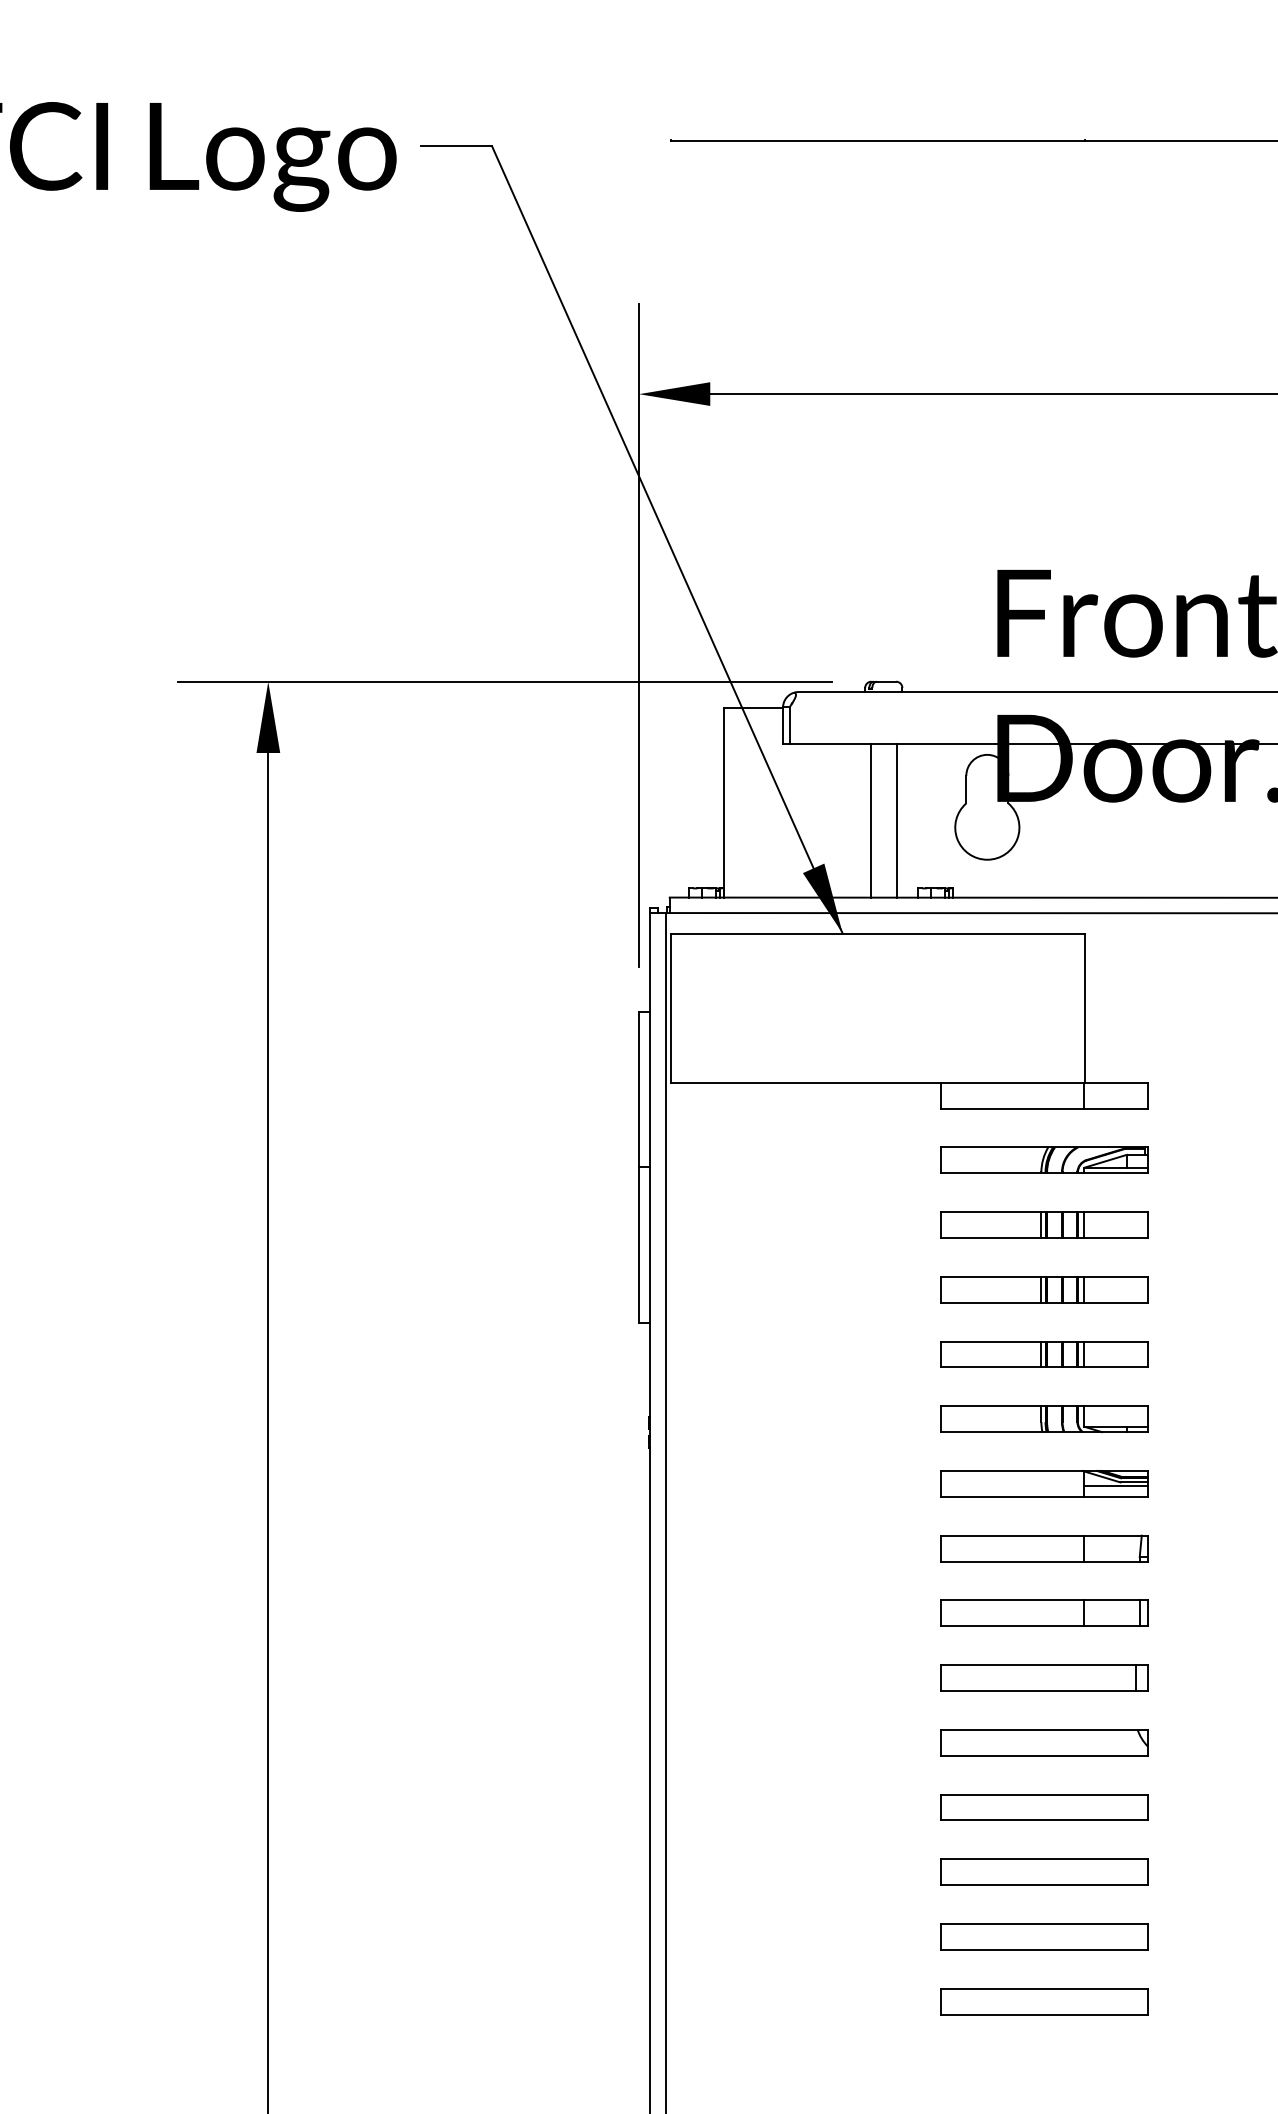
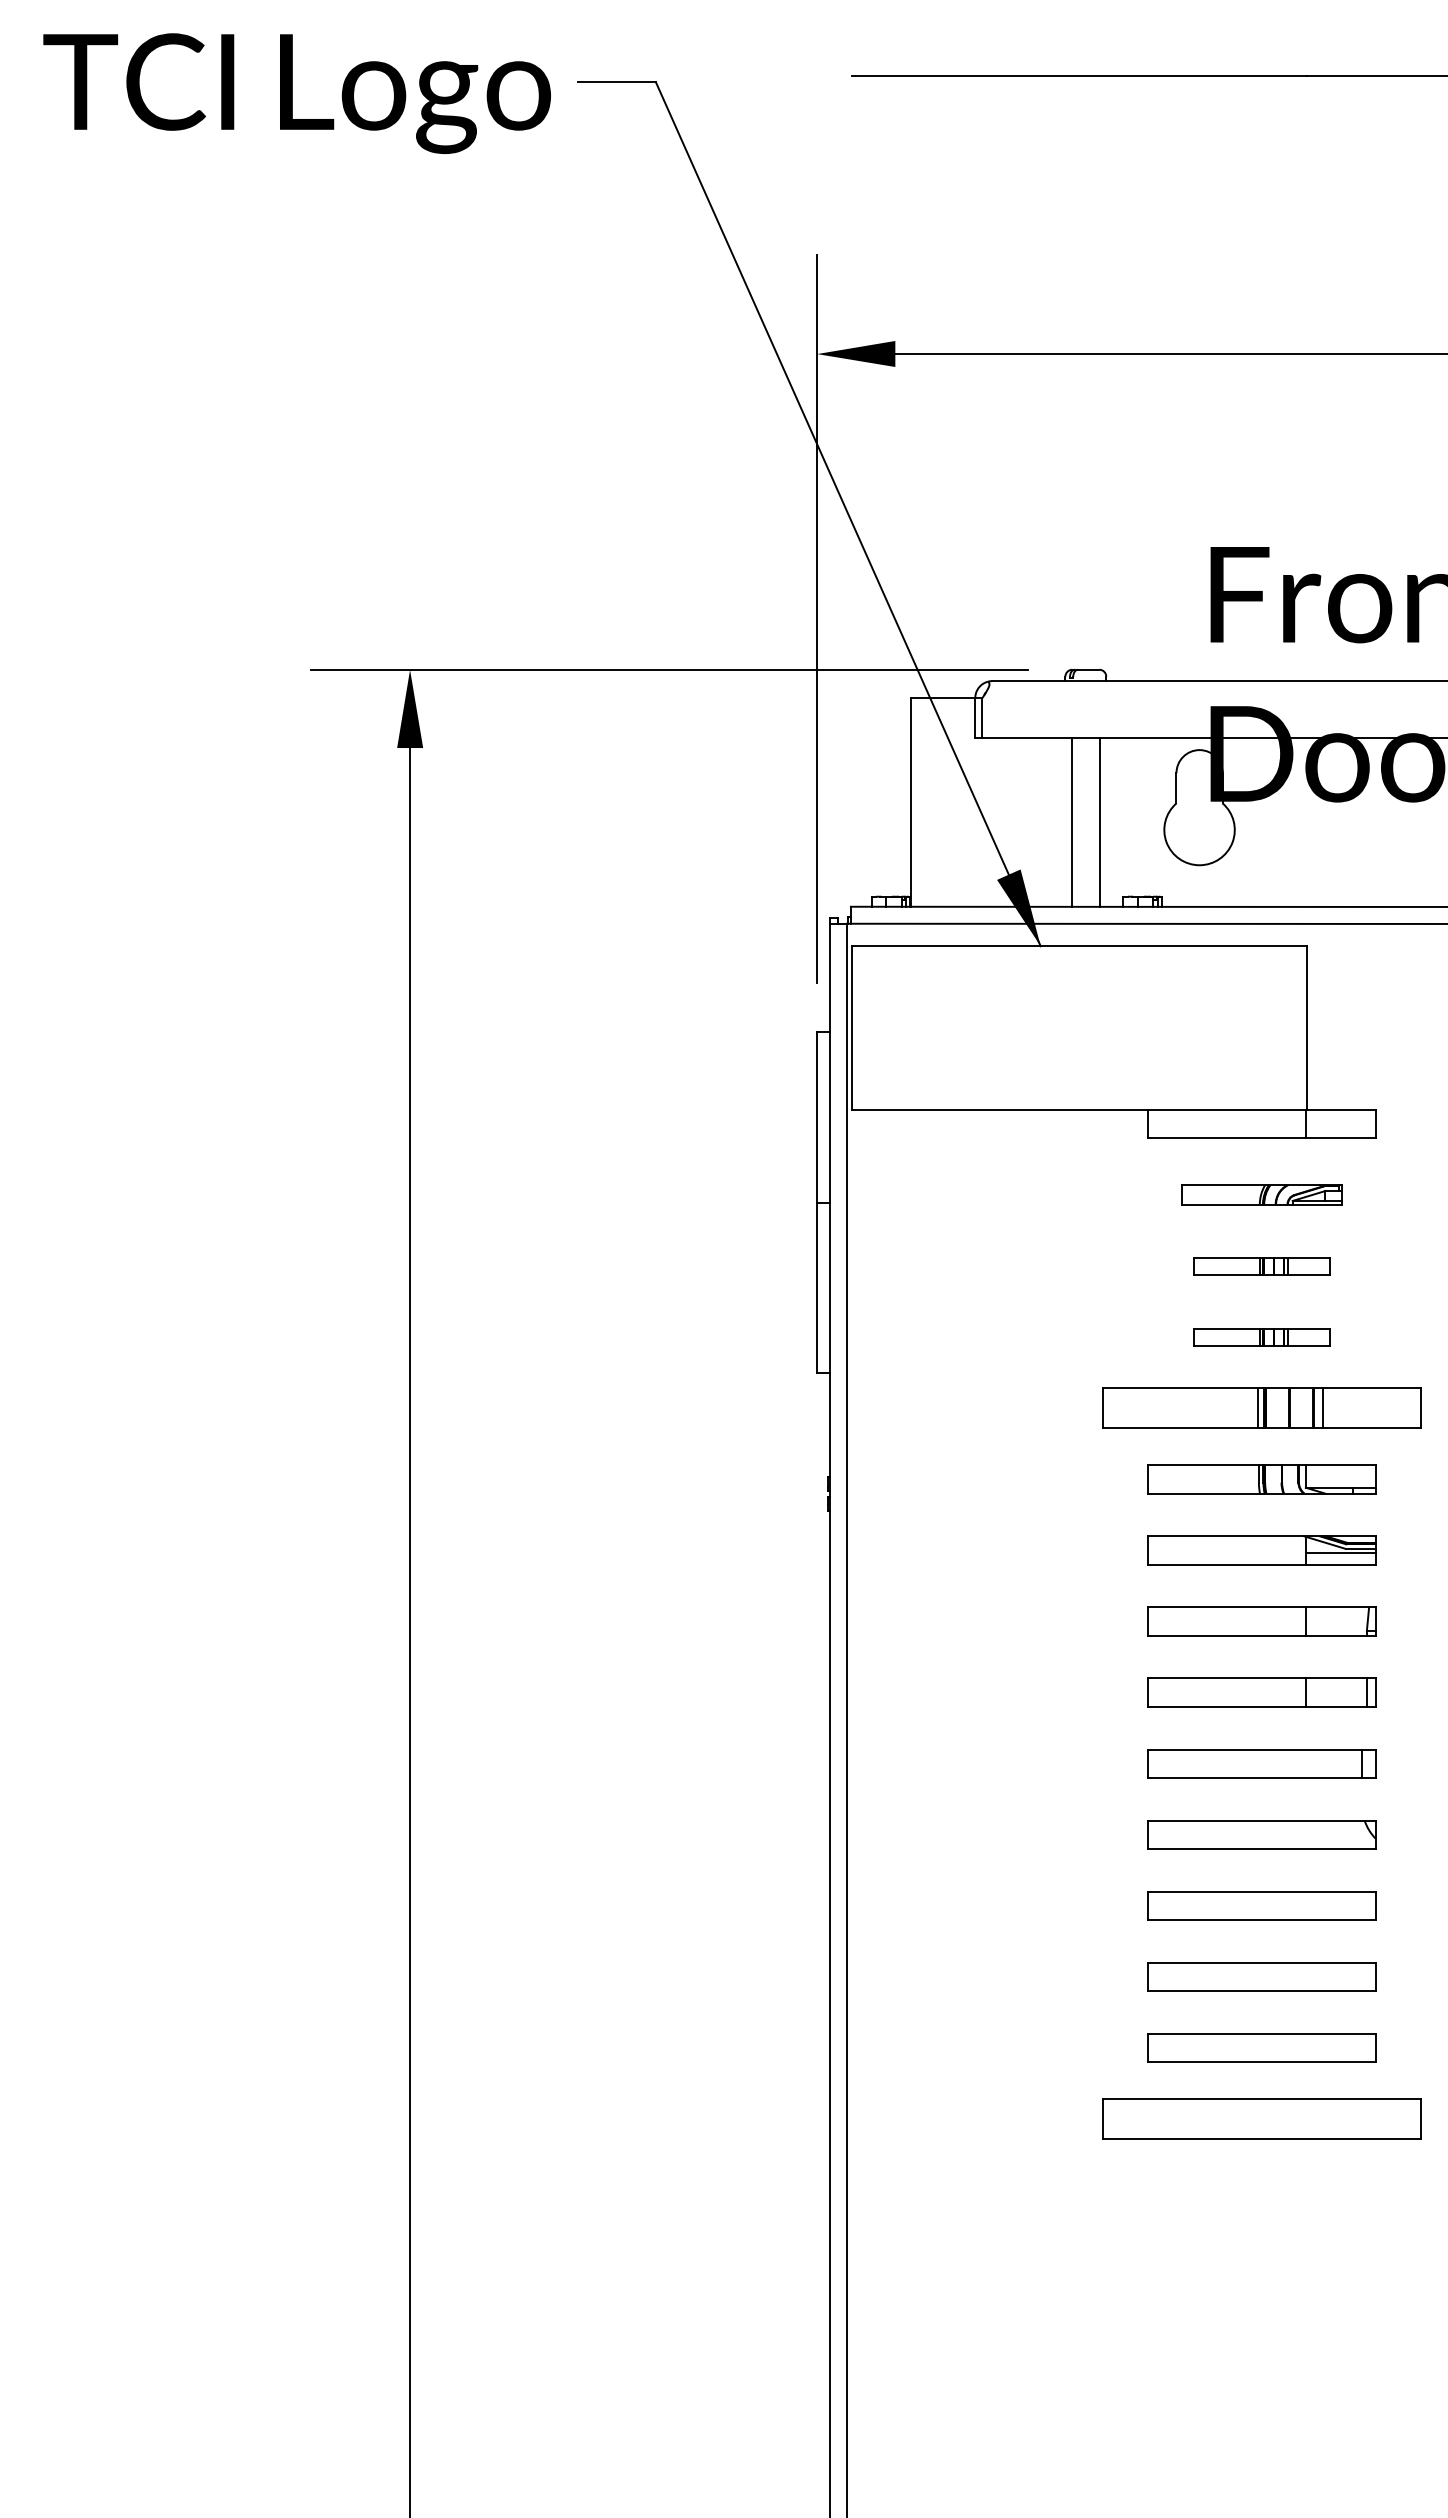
part: (1043, 1159) -> (1261, 1194), size x0.7
part: (1043, 1225) -> (1261, 1266), size x0.6
part: (1043, 1289) -> (1261, 1337), size x0.6
part: (1043, 1354) -> (1261, 1408), size x1.4
part: (1043, 2001) -> (1261, 2118), size x1.4

